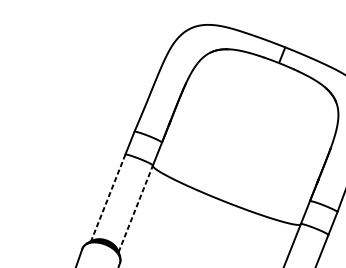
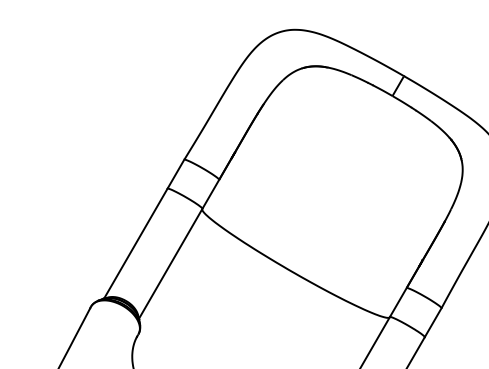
line: (108, 198) -> (135, 244), dashed -> solid
line: (135, 208) -> (170, 263), dashed -> solid

